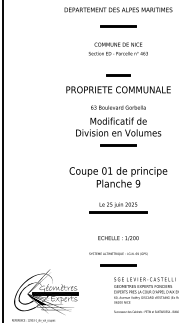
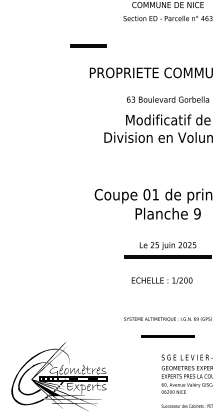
line: (118, 75) -> (88, 45), moved
line: (118, 145) -> (168, 156), removed
text: (118, 238) -> (162, 281), moved

